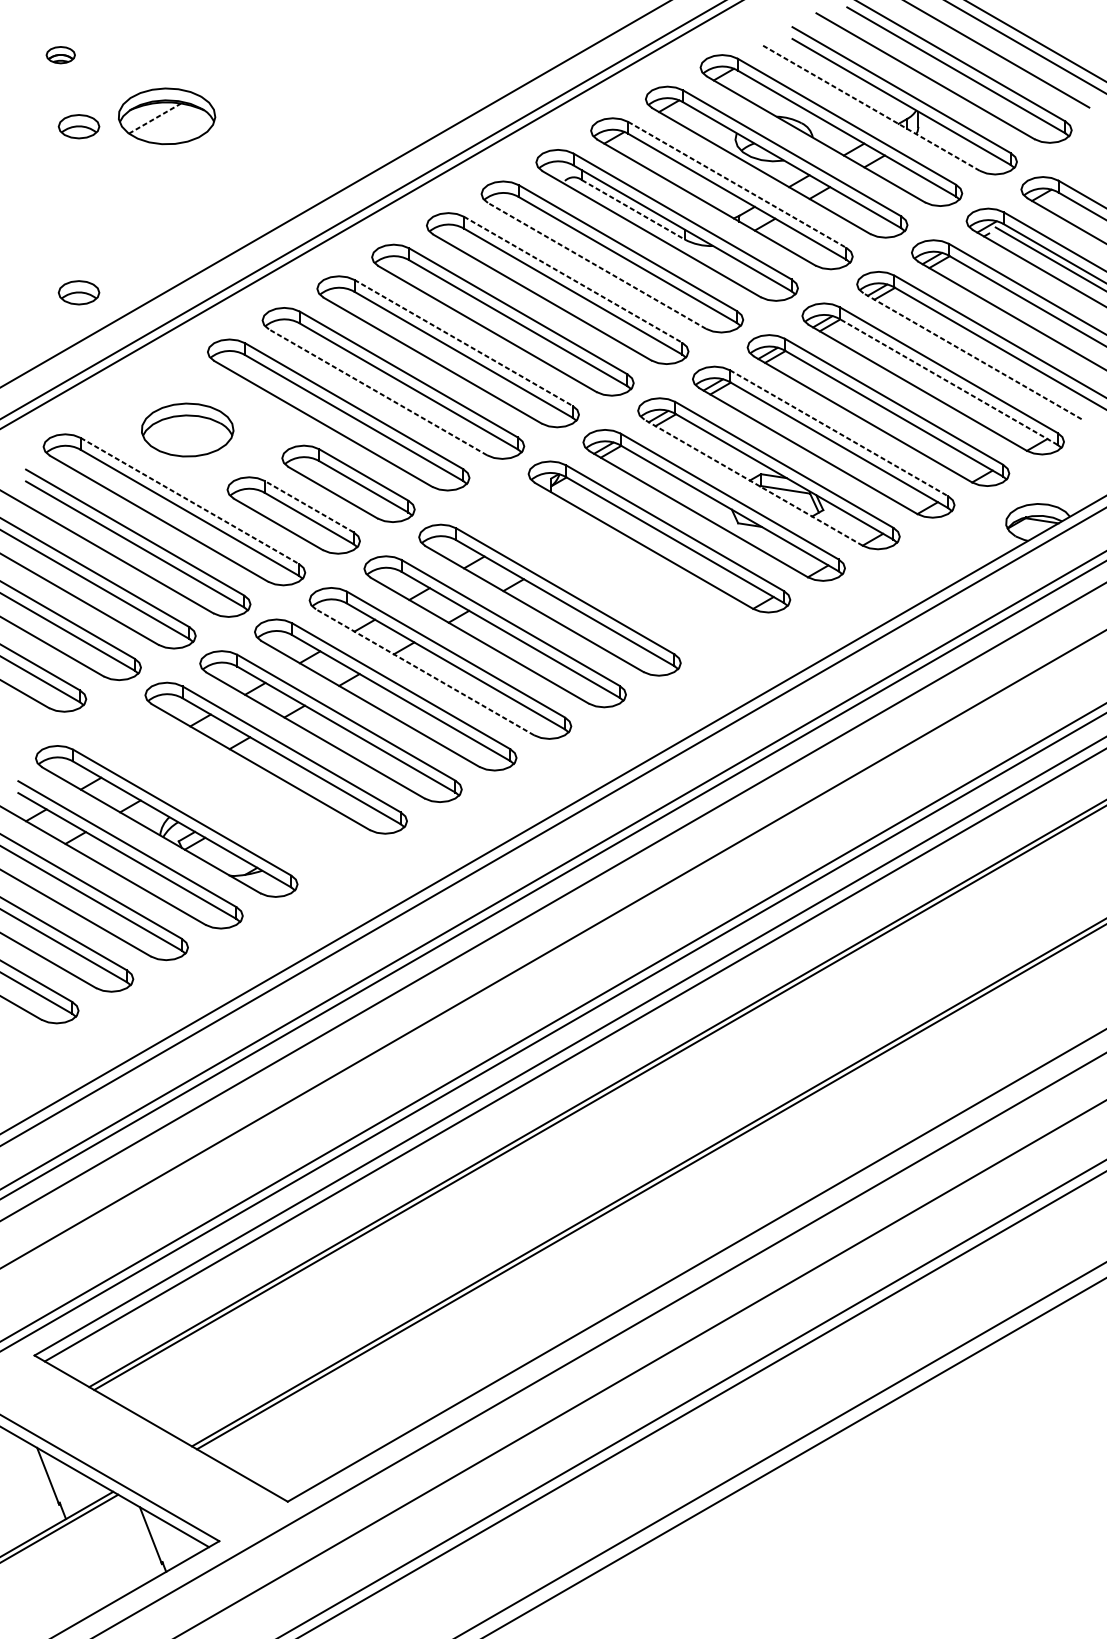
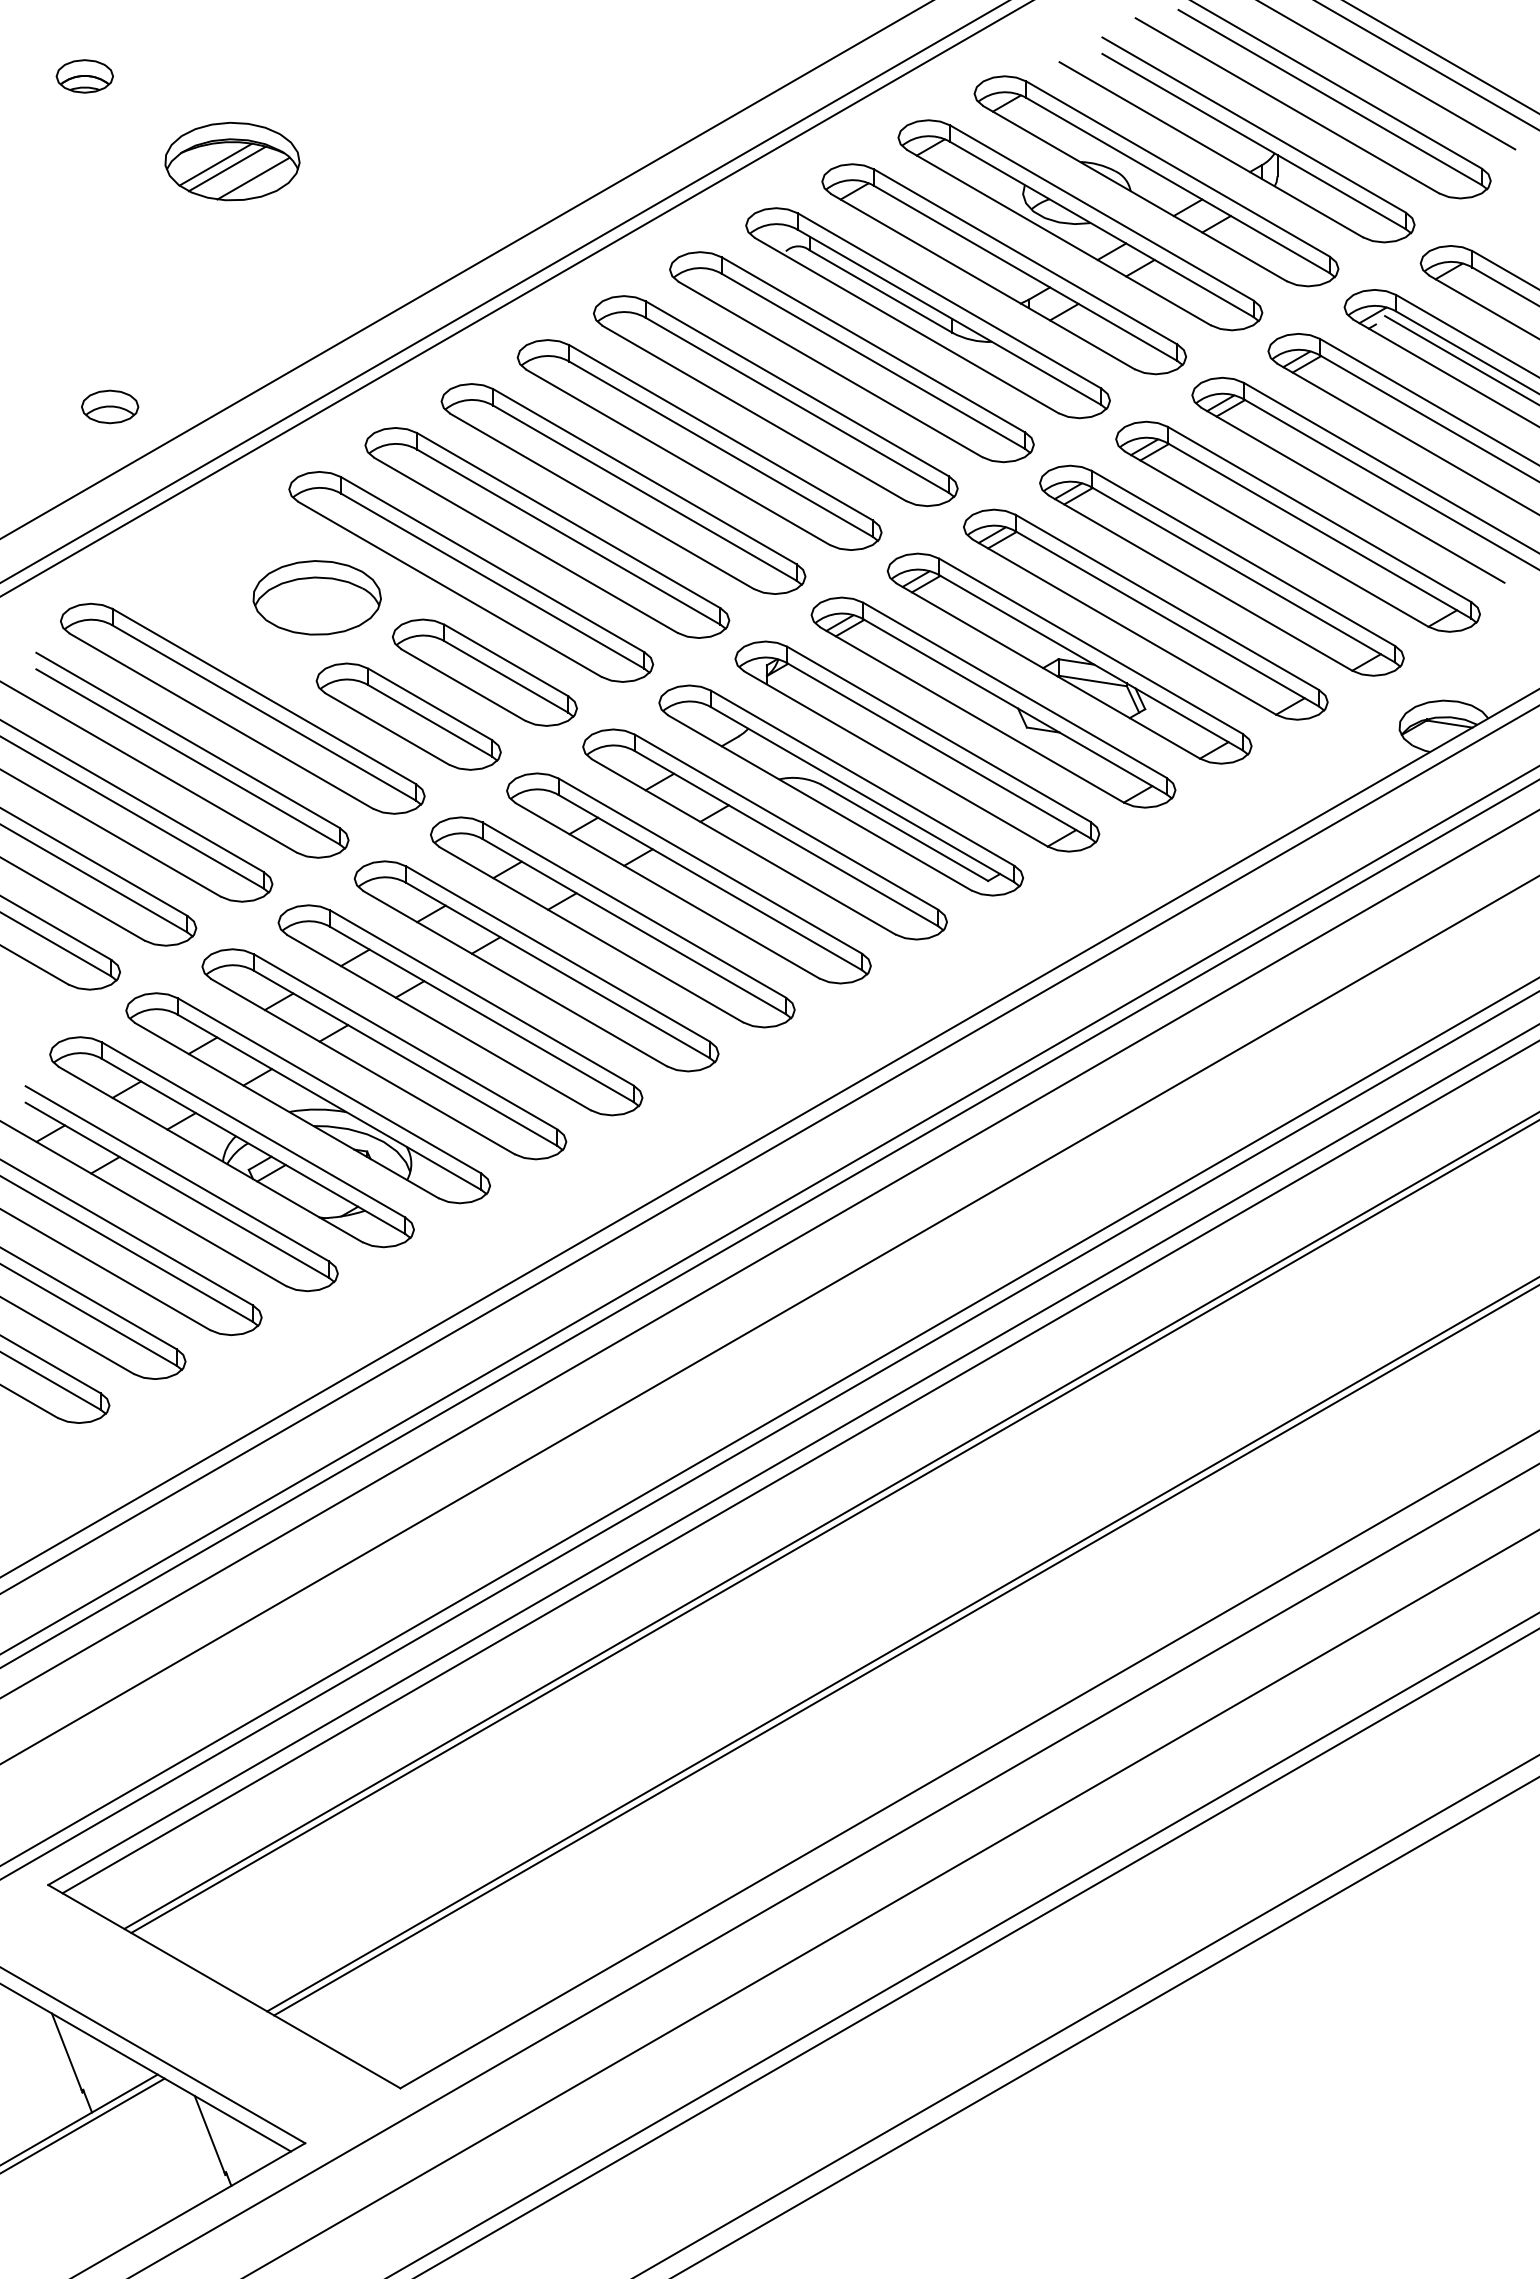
part: (60, 55) -> (84, 76), size x1.43
line: (870, 107) -> (1210, 149), dashed -> solid
line: (154, 118) -> (215, 164), dashed -> solid
line: (163, 121) -> (227, 168), added
part: (79, 126) -> (110, 175), removed
line: (182, 128) -> (253, 178), added
line: (737, 185) -> (1026, 257), dashed -> solid
line: (633, 209) -> (881, 291), dashed -> solid
line: (596, 265) -> (830, 369), dashed -> solid
line: (573, 280) -> (797, 389), dashed -> solid
line: (463, 342) -> (645, 476), dashed -> solid
line: (972, 355) -> (1352, 494), dashed -> solid
line: (948, 381) -> (1319, 530), dashed -> solid
line: (377, 392) -> (525, 545), dashed -> solid
part: (187, 429) -> (316, 597), moved
line: (839, 433) -> (1167, 602), dashed -> solid
line: (753, 482) -> (1047, 670), dashed -> solid
line: (190, 500) -> (264, 696), dashed -> solid
line: (308, 506) -> (429, 704), dashed -> solid
part: (604, 568) -> (841, 790), added
line: (424, 672) -> (590, 934), dashed -> solid
part: (221, 790) -> (308, 1098), added

